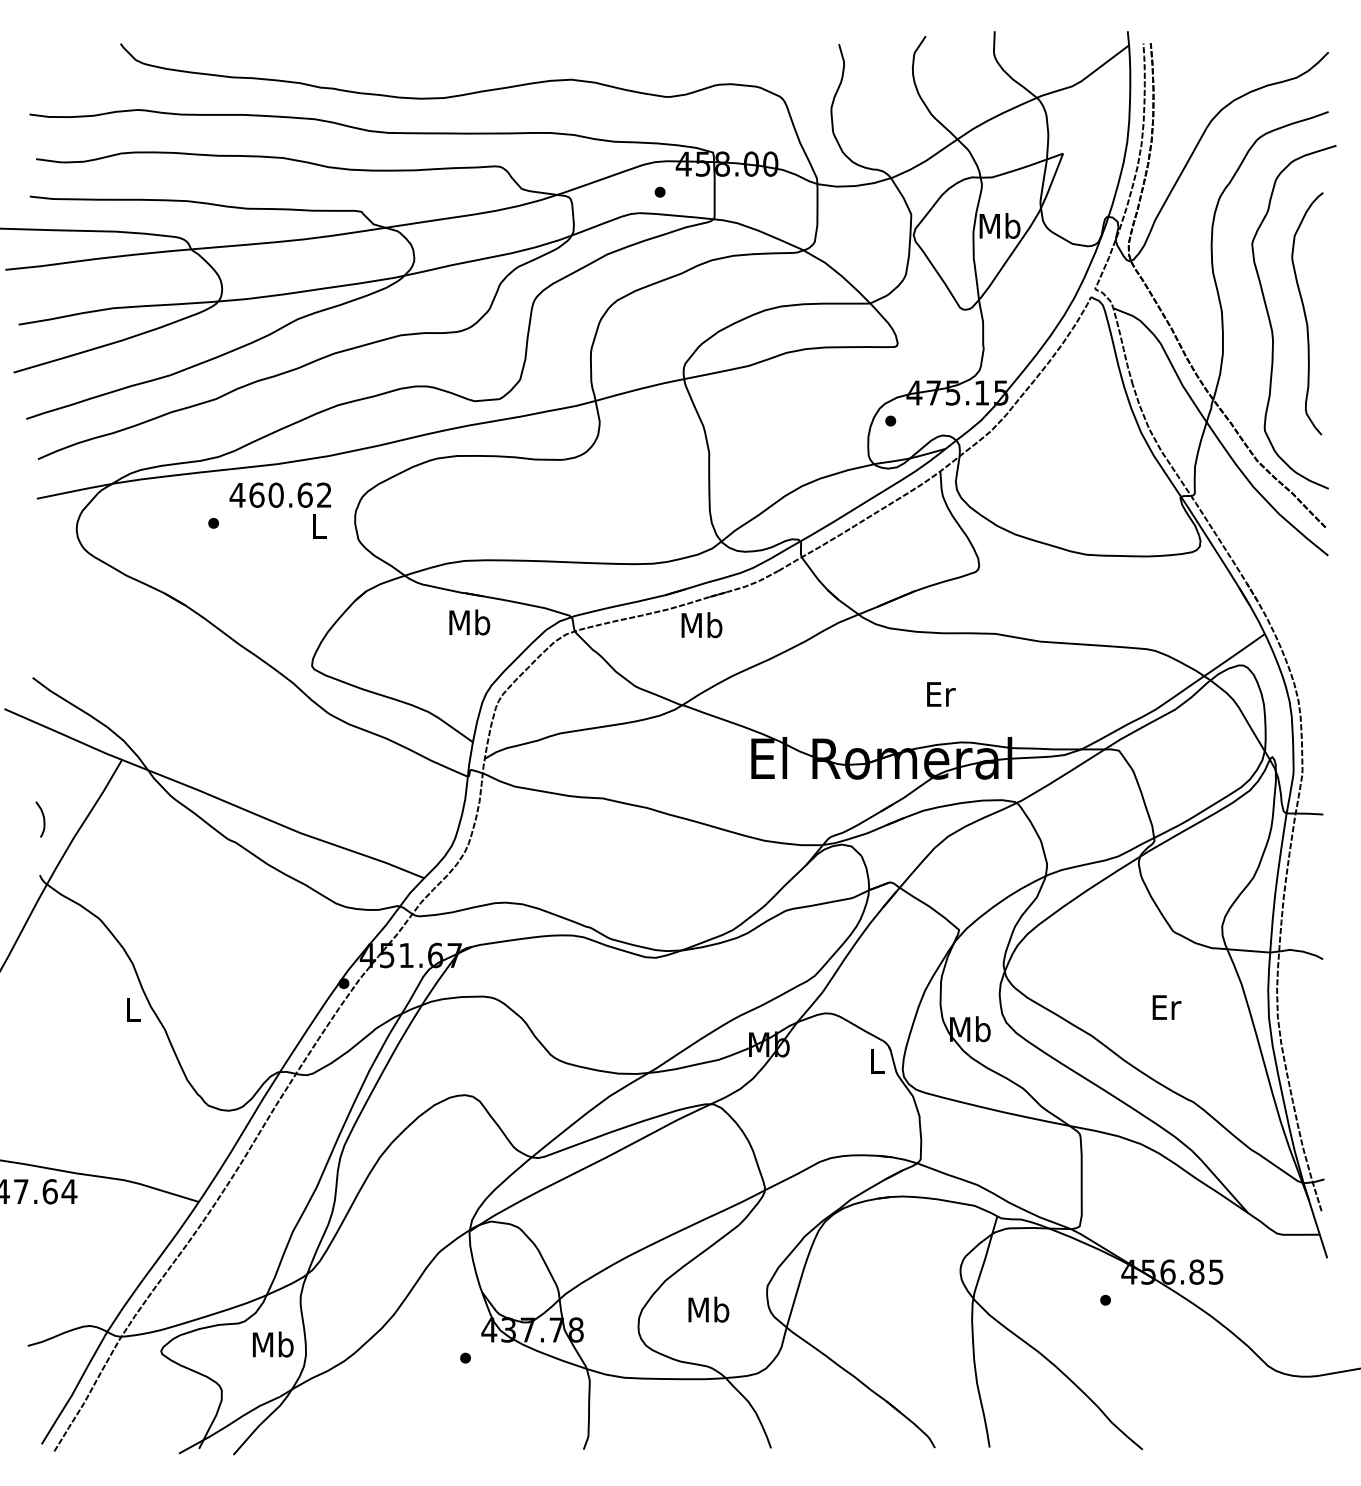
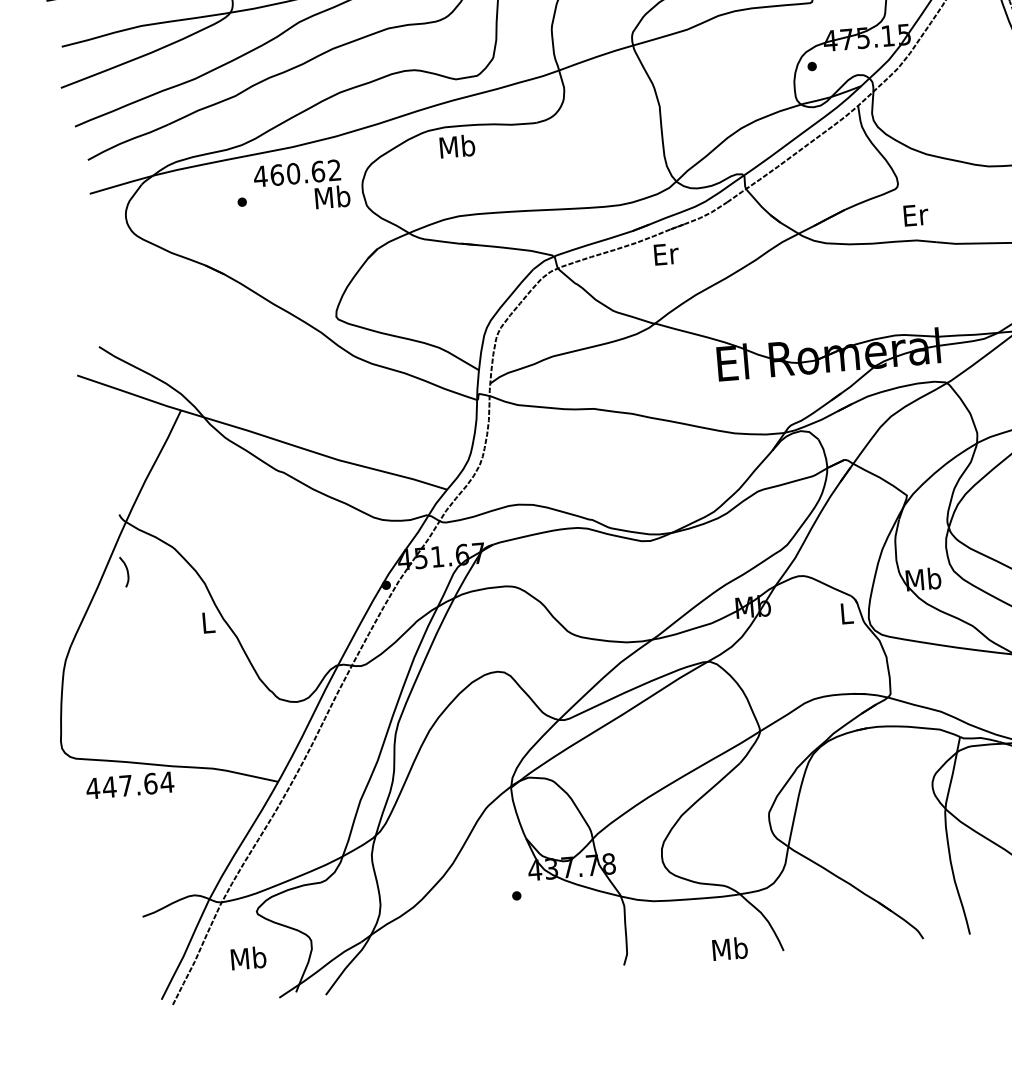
text: (319, 526) -> (332, 197), L -> Mb
text: (469, 622) -> (457, 146), moved
text: (701, 625) -> (665, 254), Mb -> Er
text: (941, 694) -> (916, 215), moved
curve: (43, 819) -> (127, 571), moved
text: (708, 1309) -> (729, 948), moved
text: (273, 1344) -> (248, 958), moved

